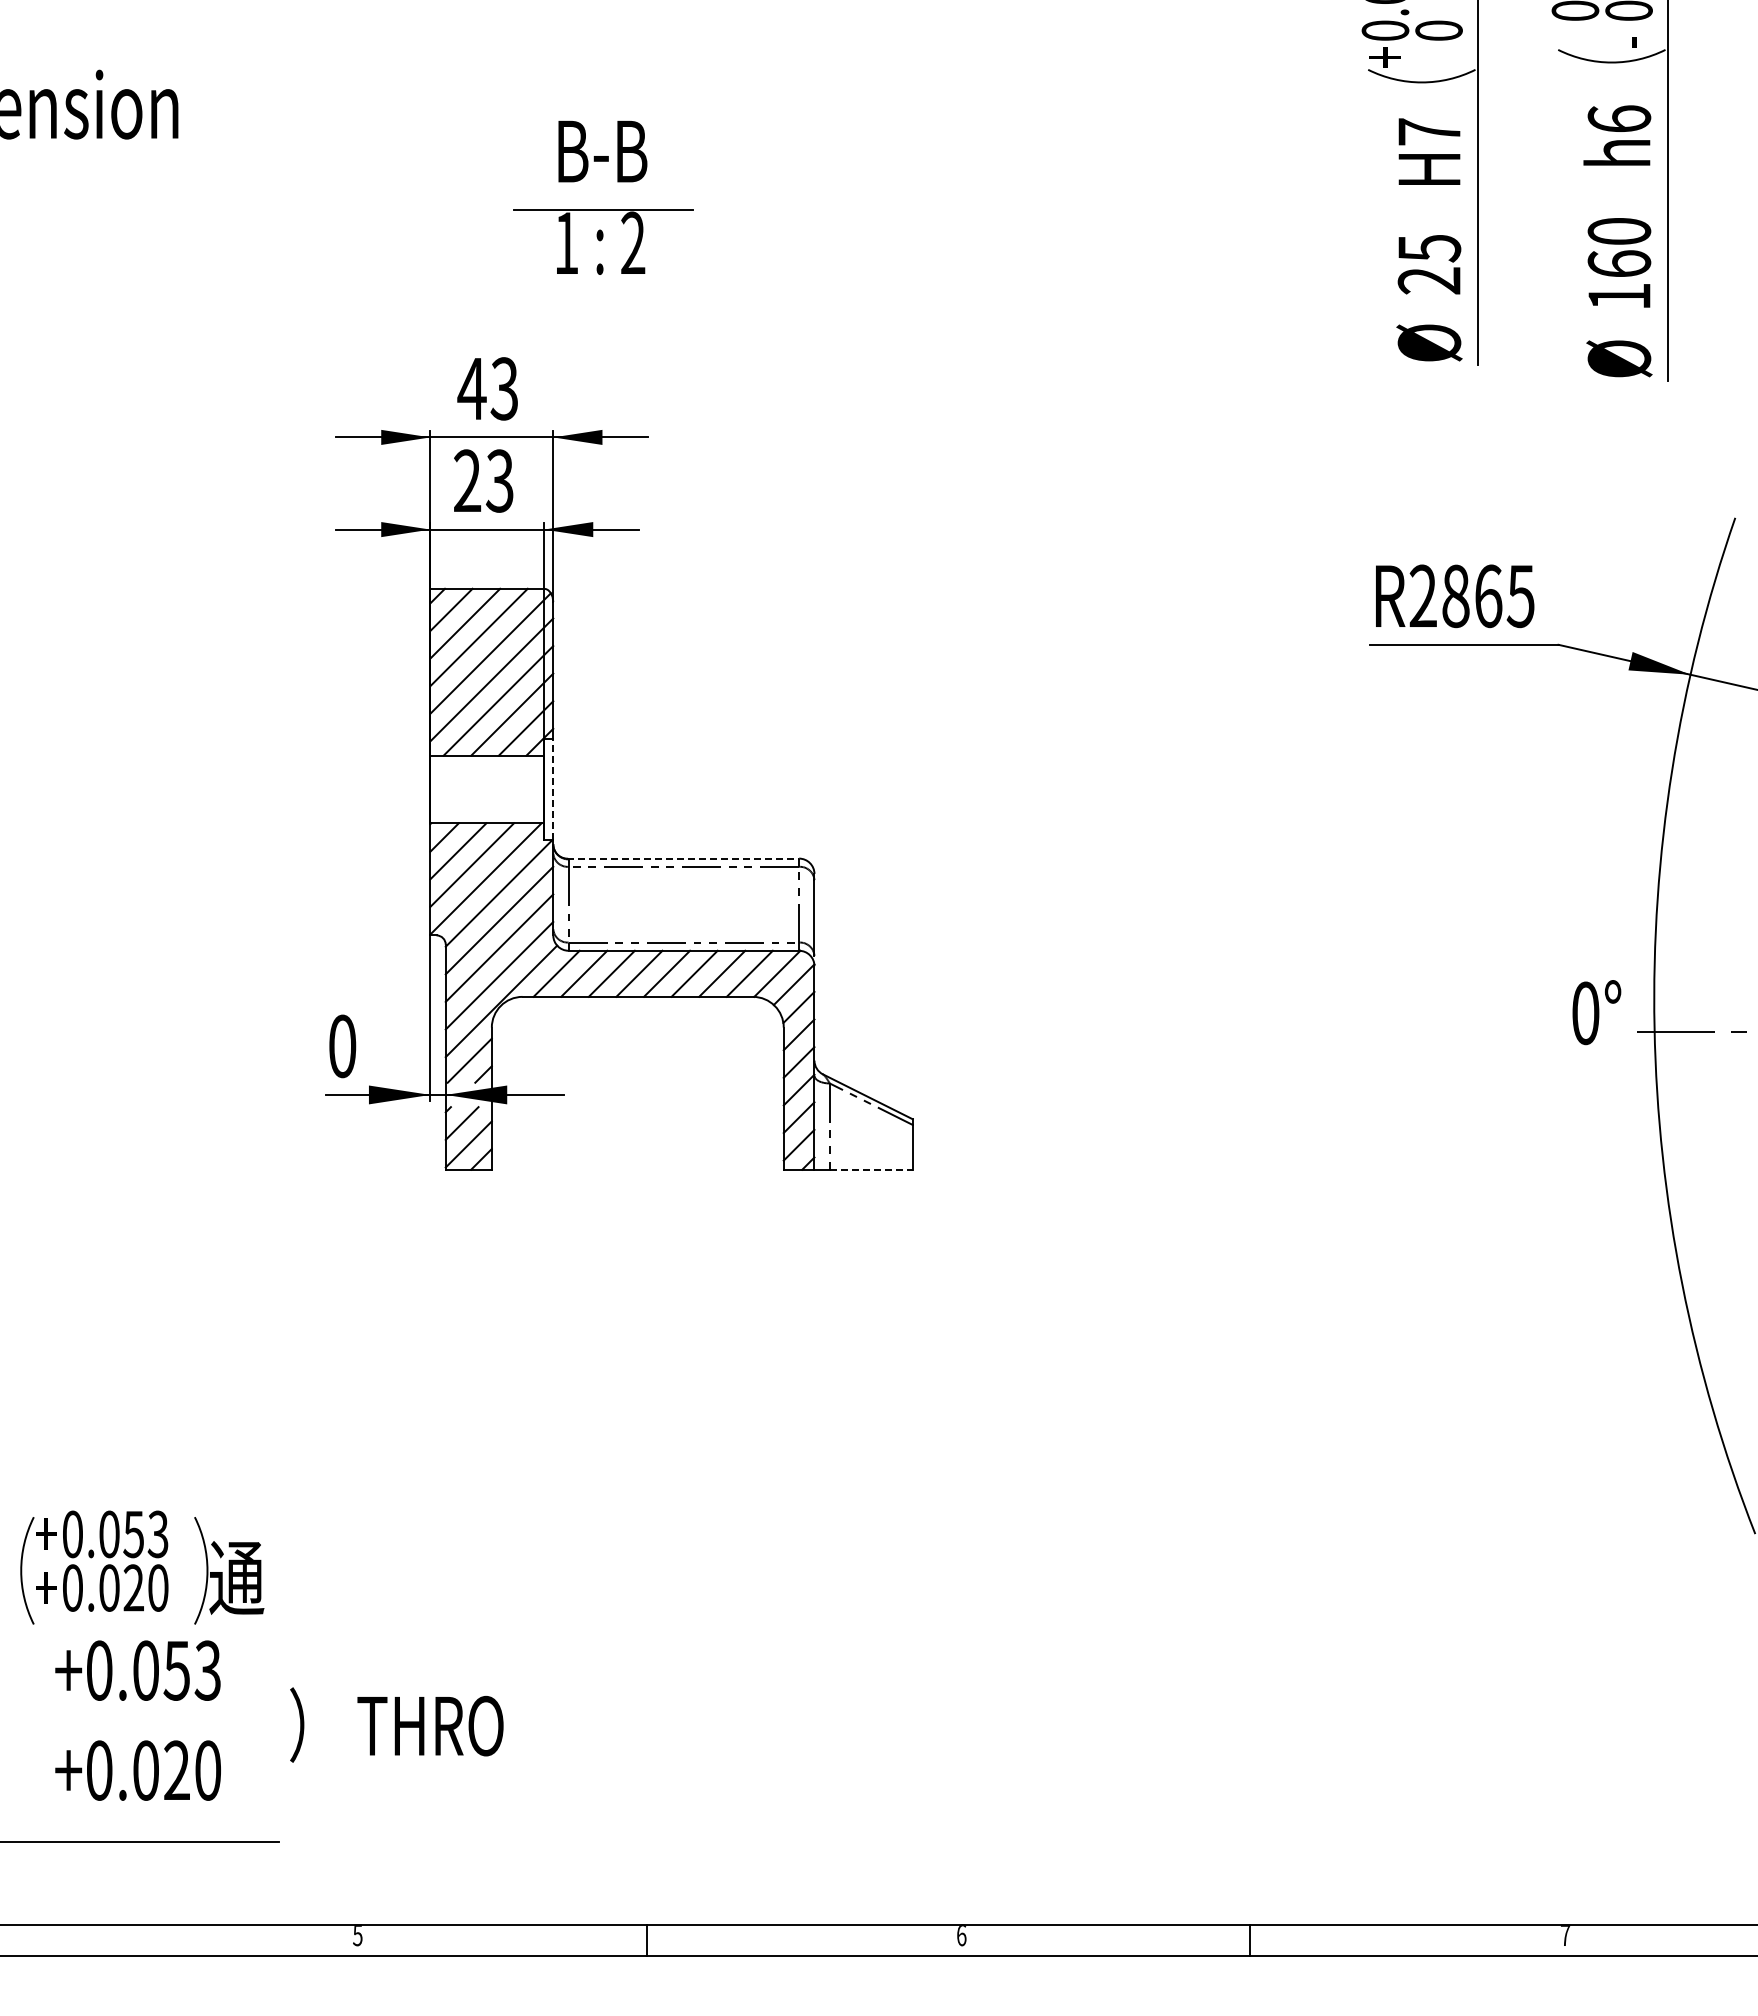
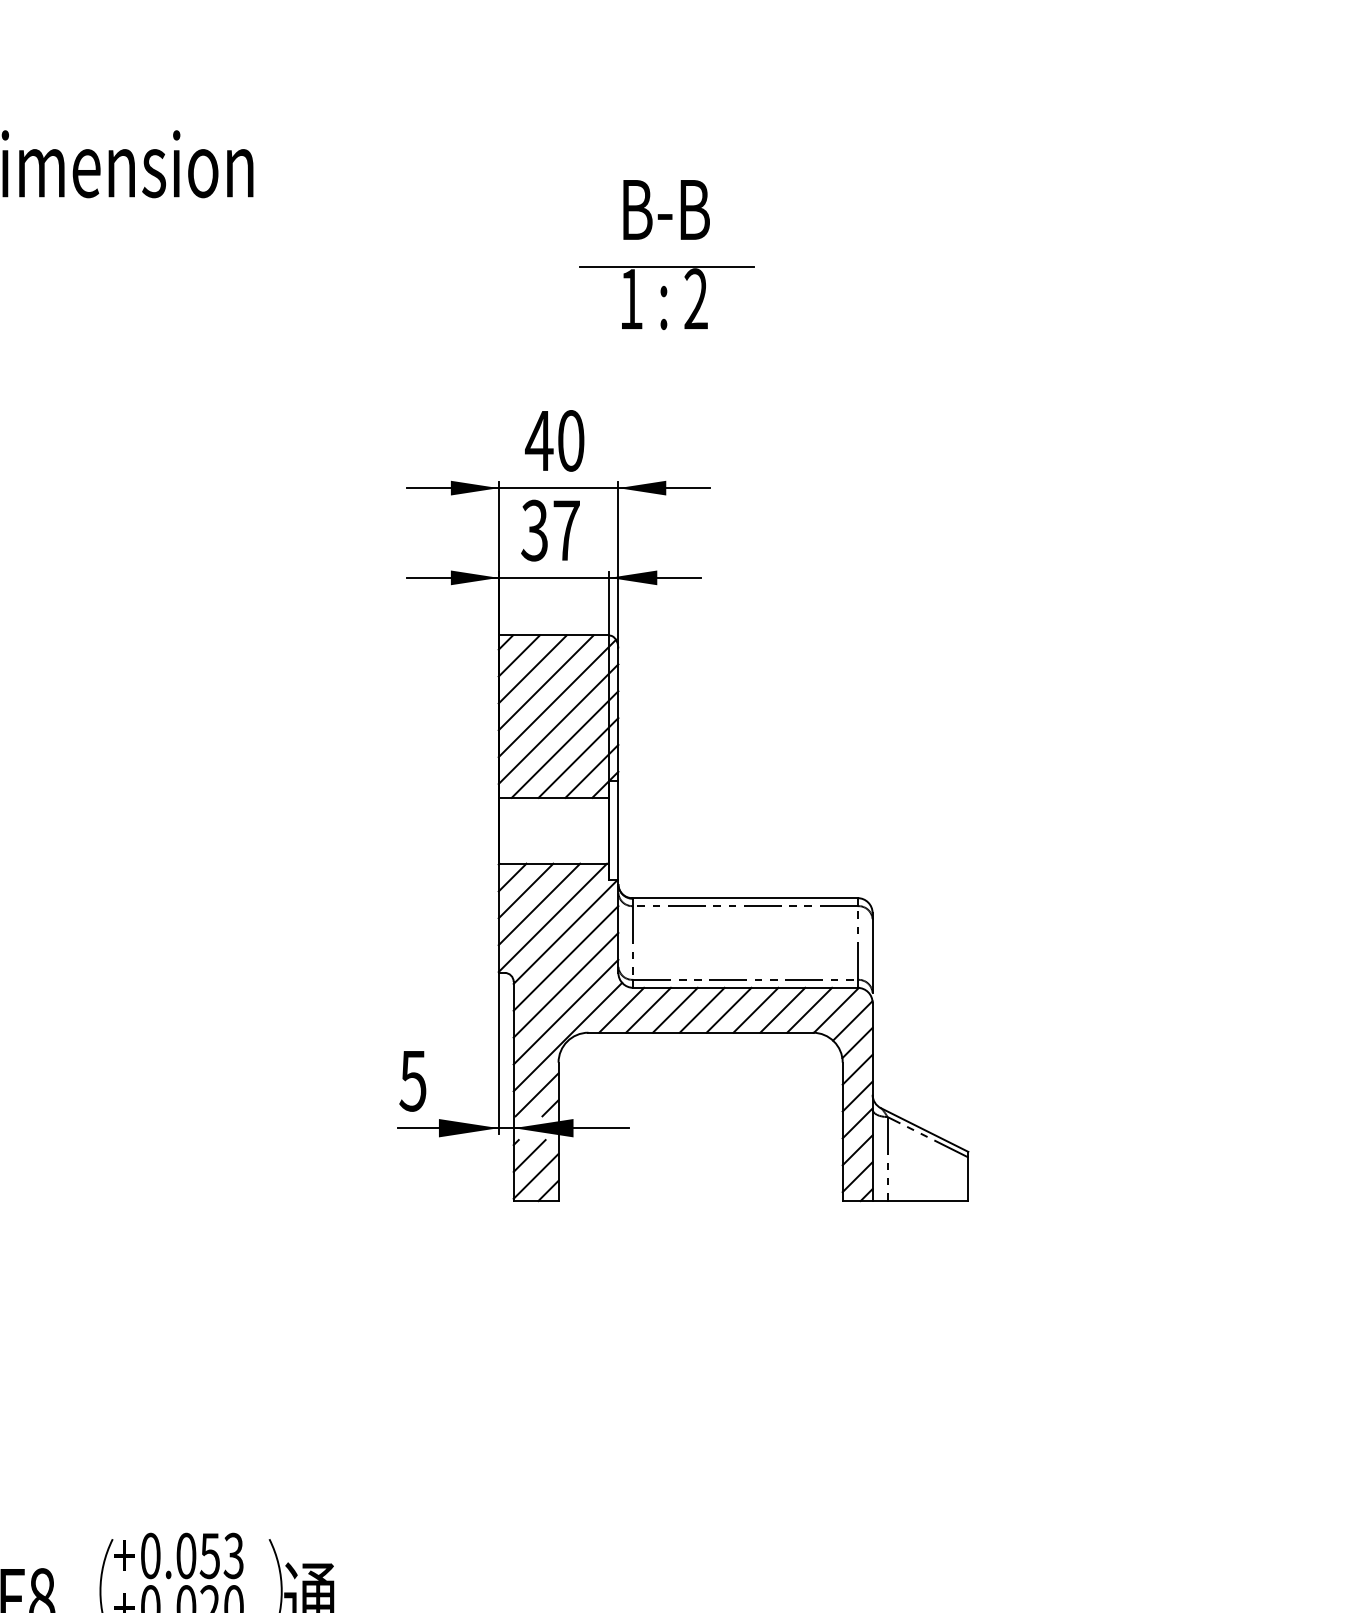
text: (504, 388) -> (570, 440), 43 -> 40
text: (483, 480) -> (550, 530), 23 -> 37
line: (553, 789) -> (618, 830), dashed -> solid
line: (683, 858) -> (745, 898), dashed -> solid
text: (342, 1046) -> (413, 1081), 0 -> 5
line: (871, 1169) -> (928, 1200), dashed -> solid

